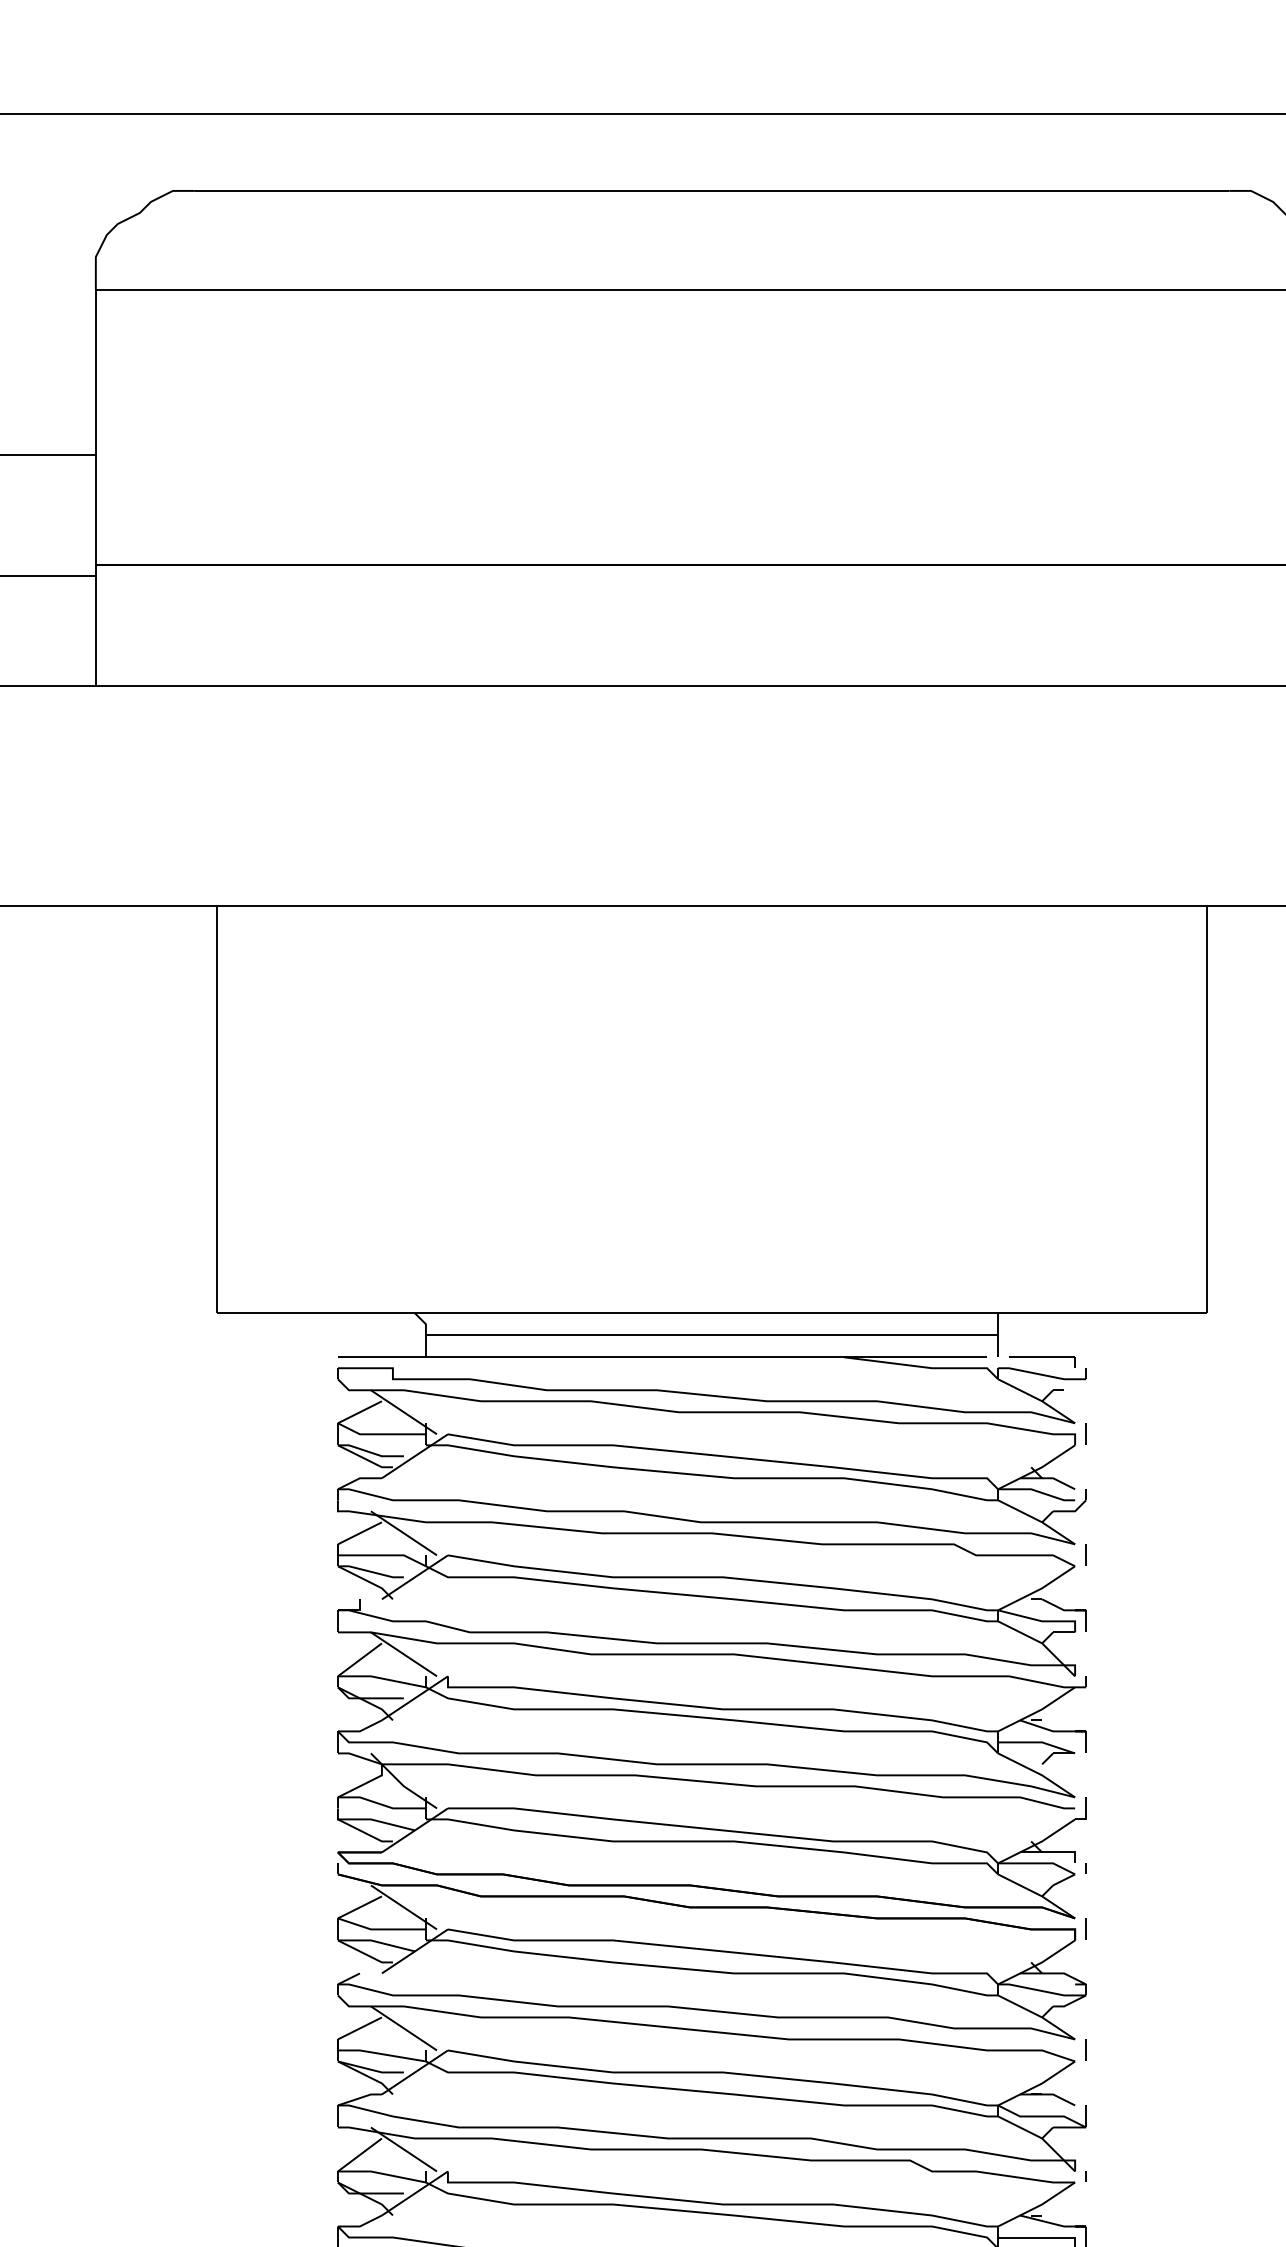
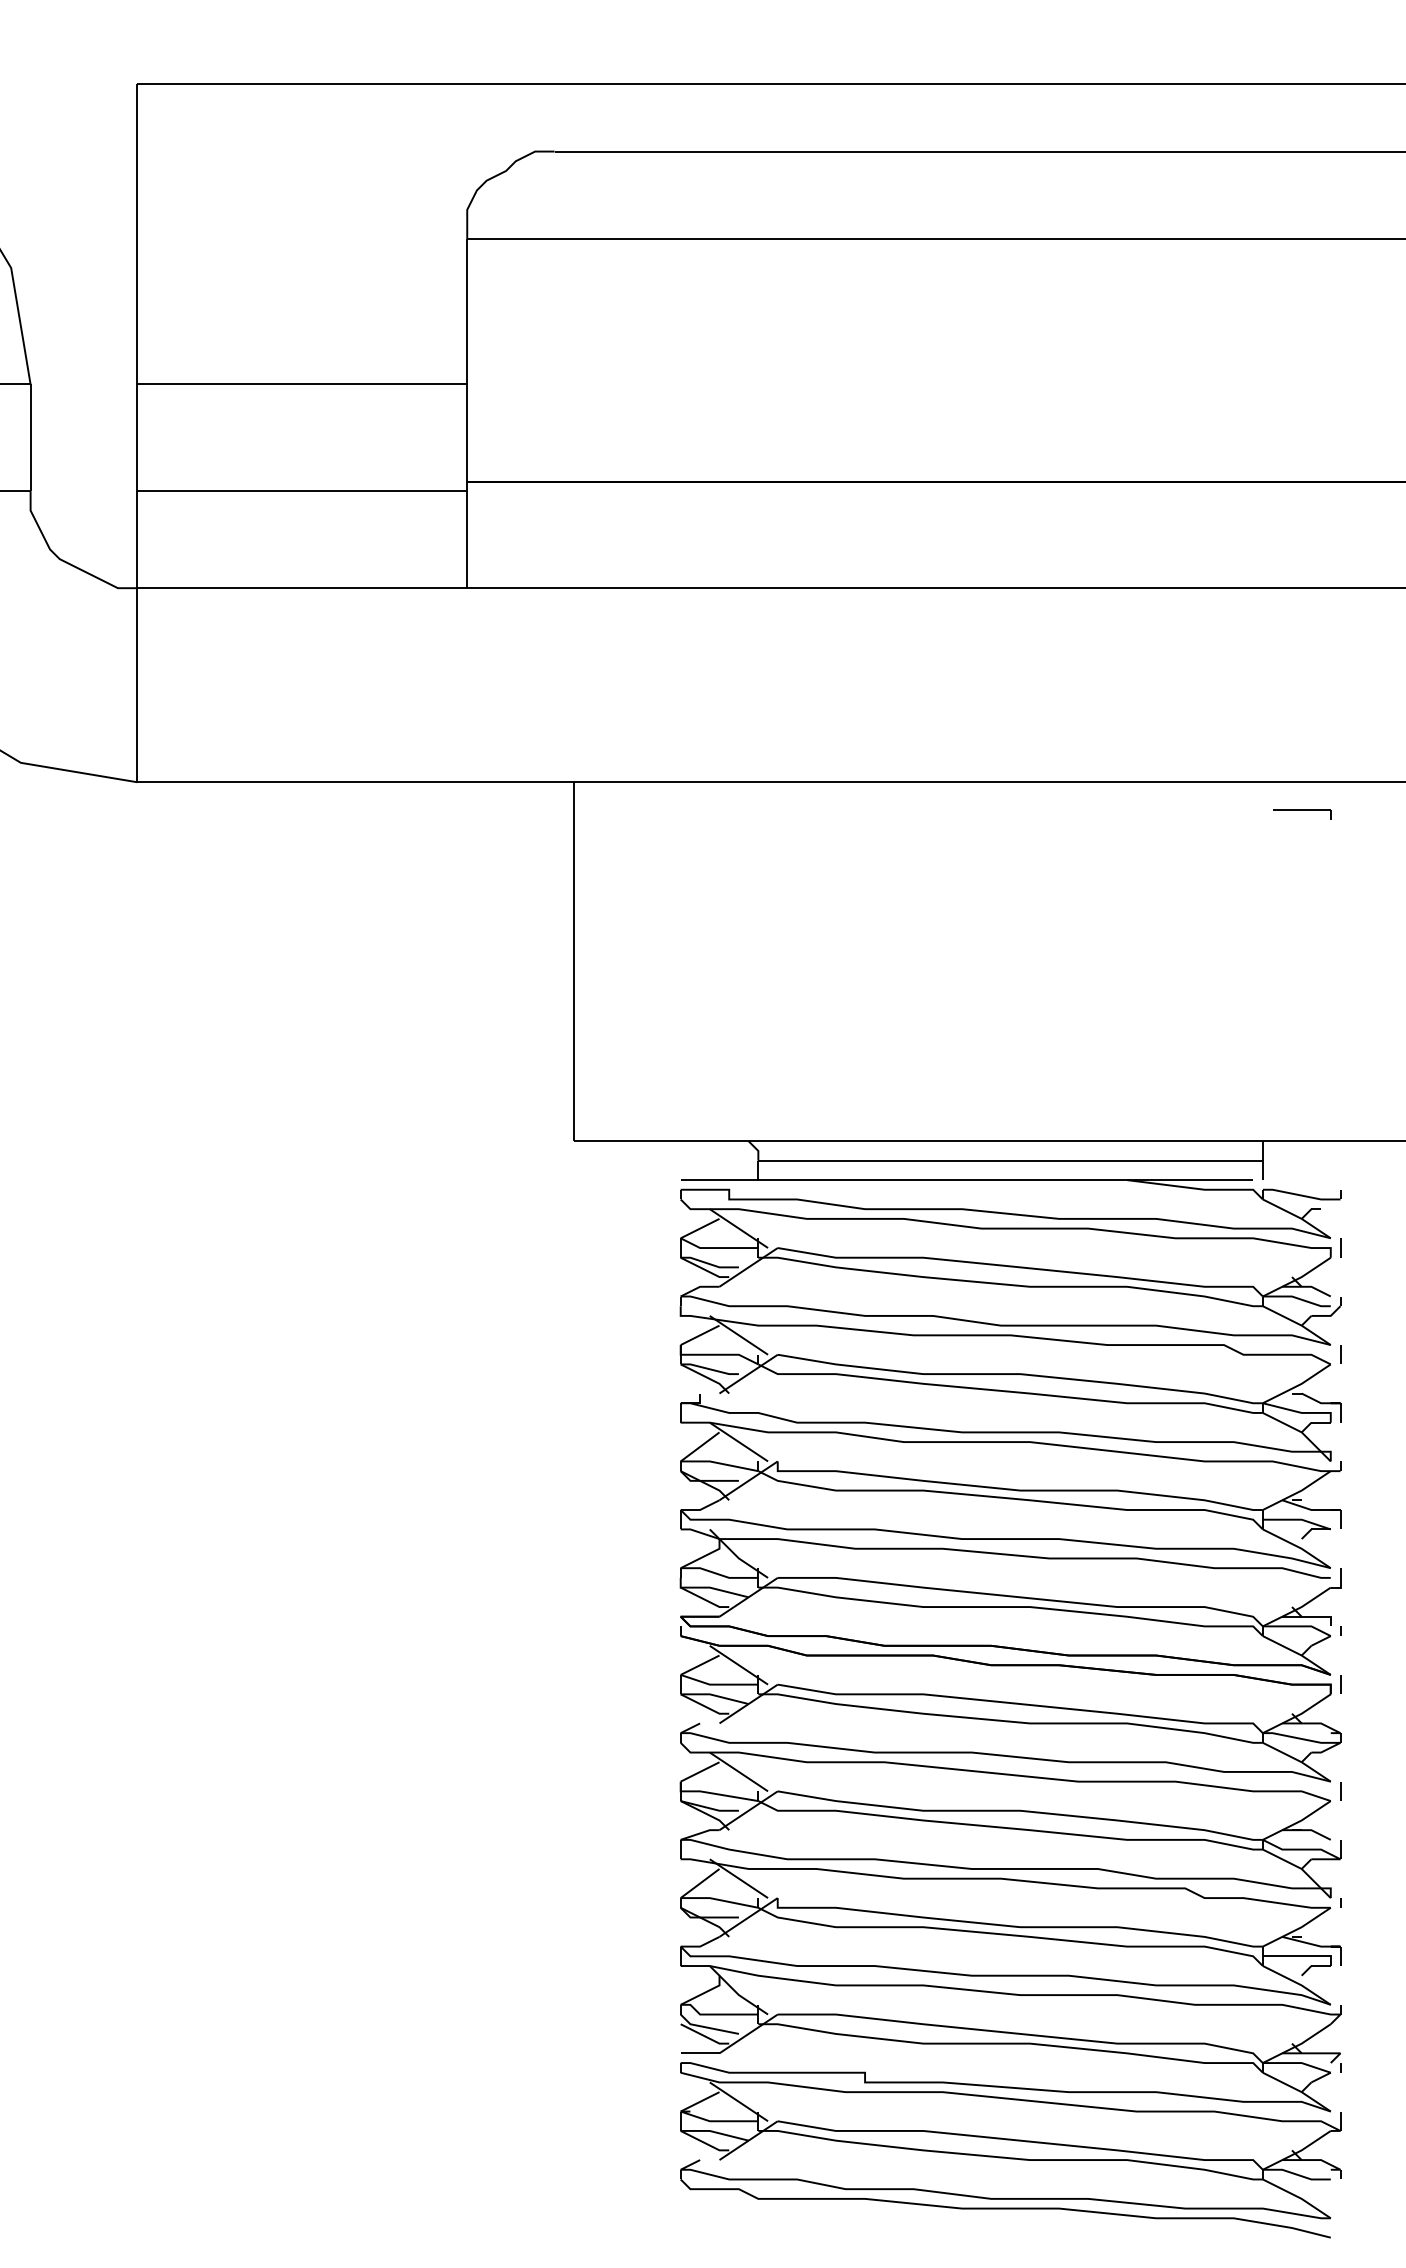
part: (1043, 1362) -> (1302, 814), moved

